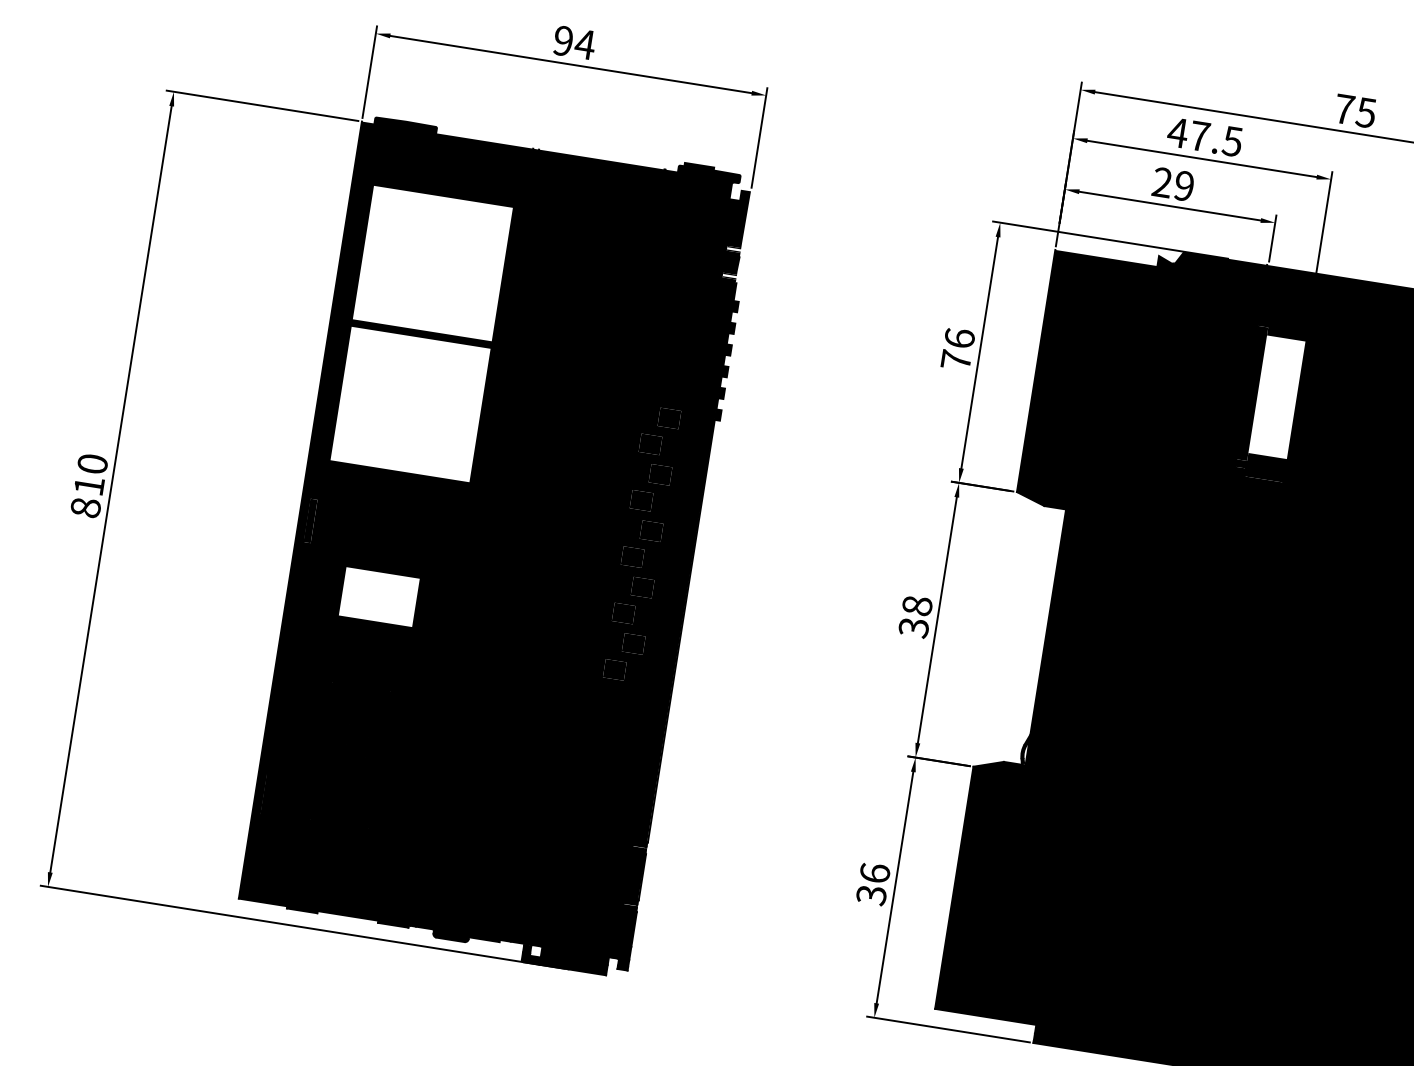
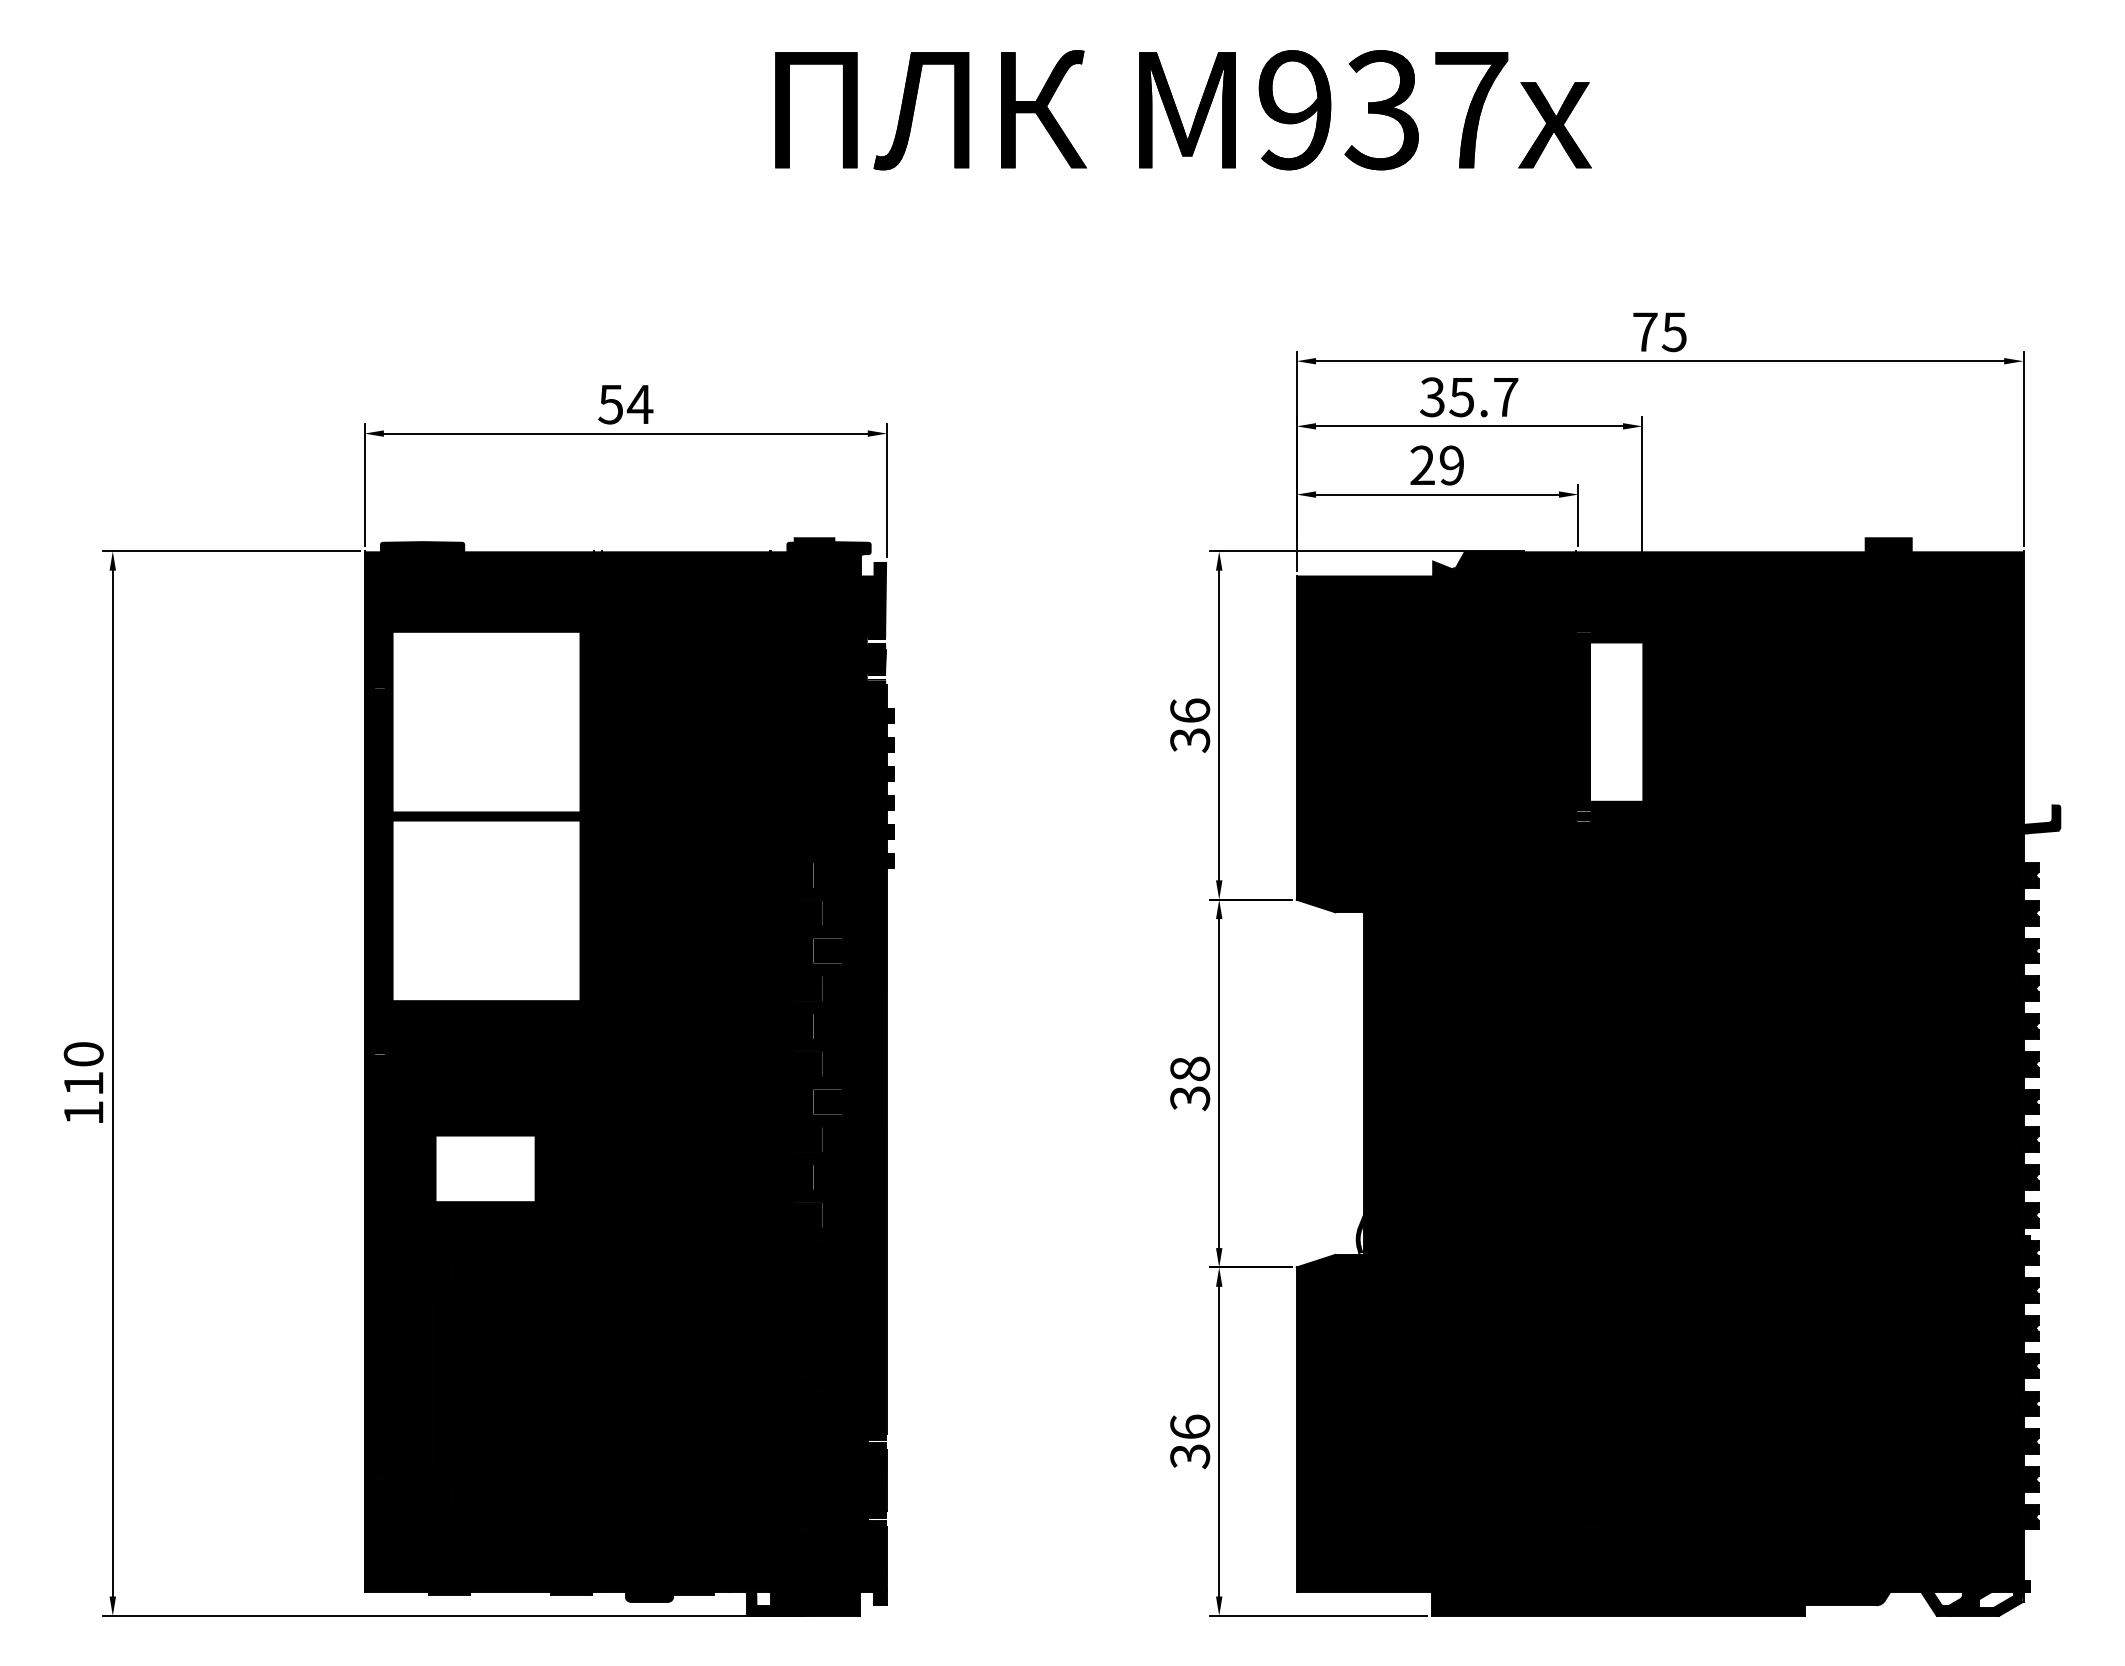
text: (563, 41) -> (610, 404), 94 -> 54
text: (1204, 137) -> (1468, 397), 47.5 -> 35.7
text: (956, 360) -> (1190, 740), 76 -> 36
text: (85, 507) -> (83, 1112), 810 -> 110

